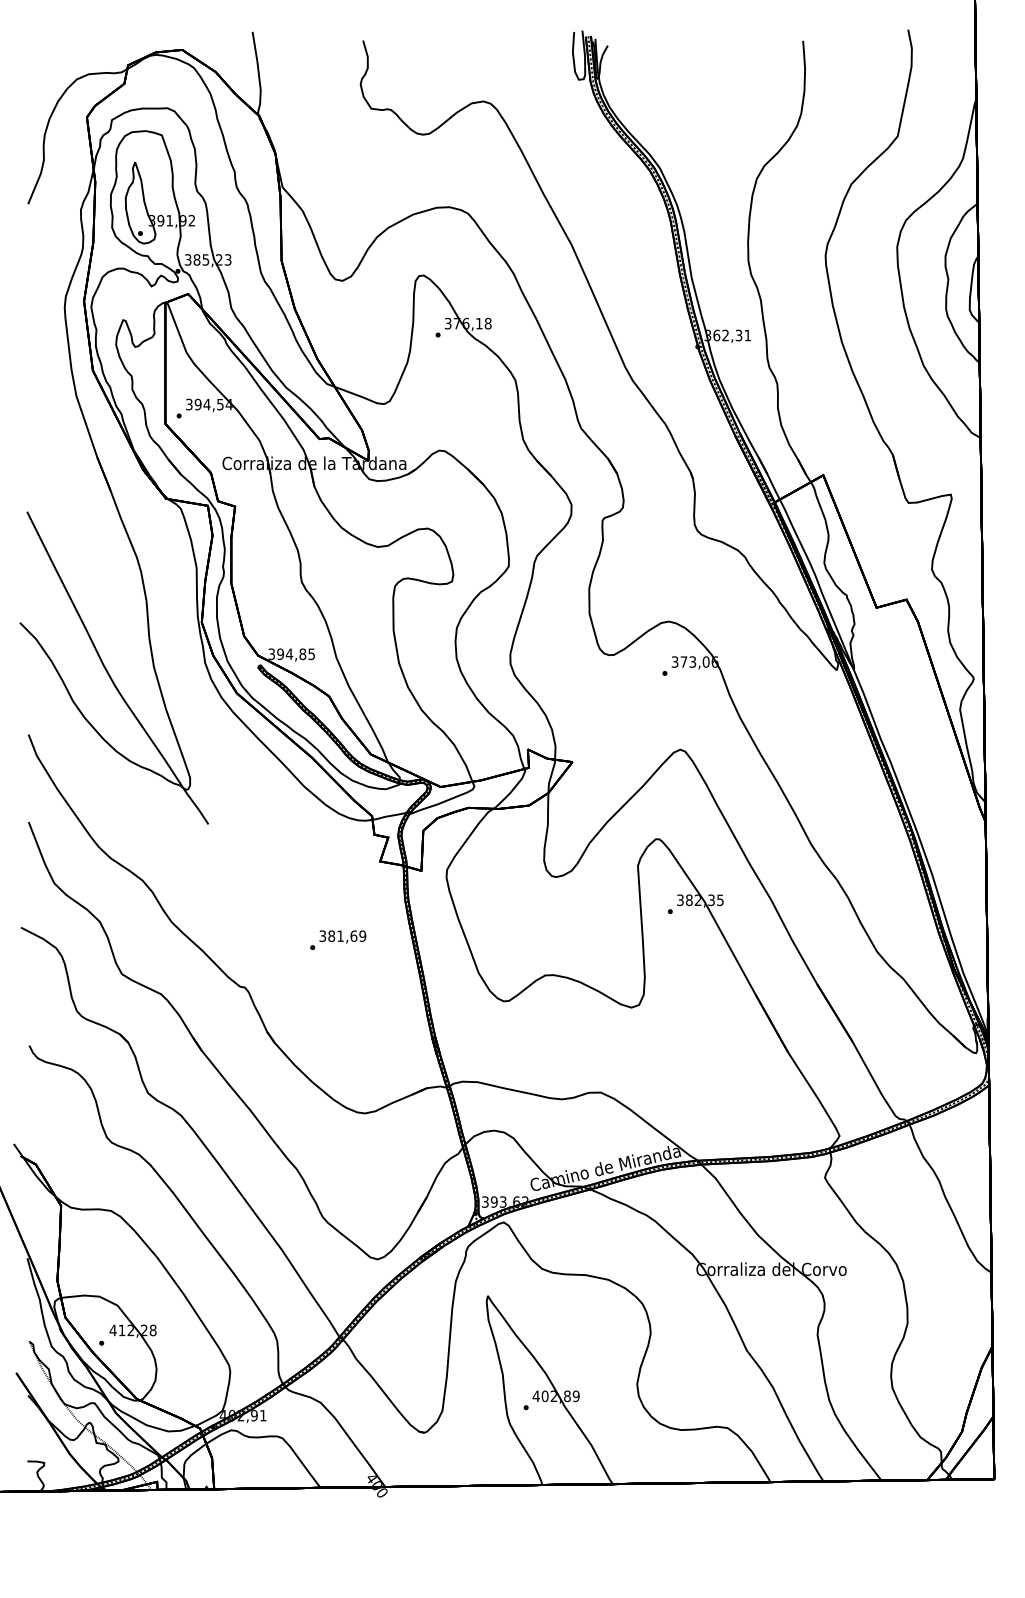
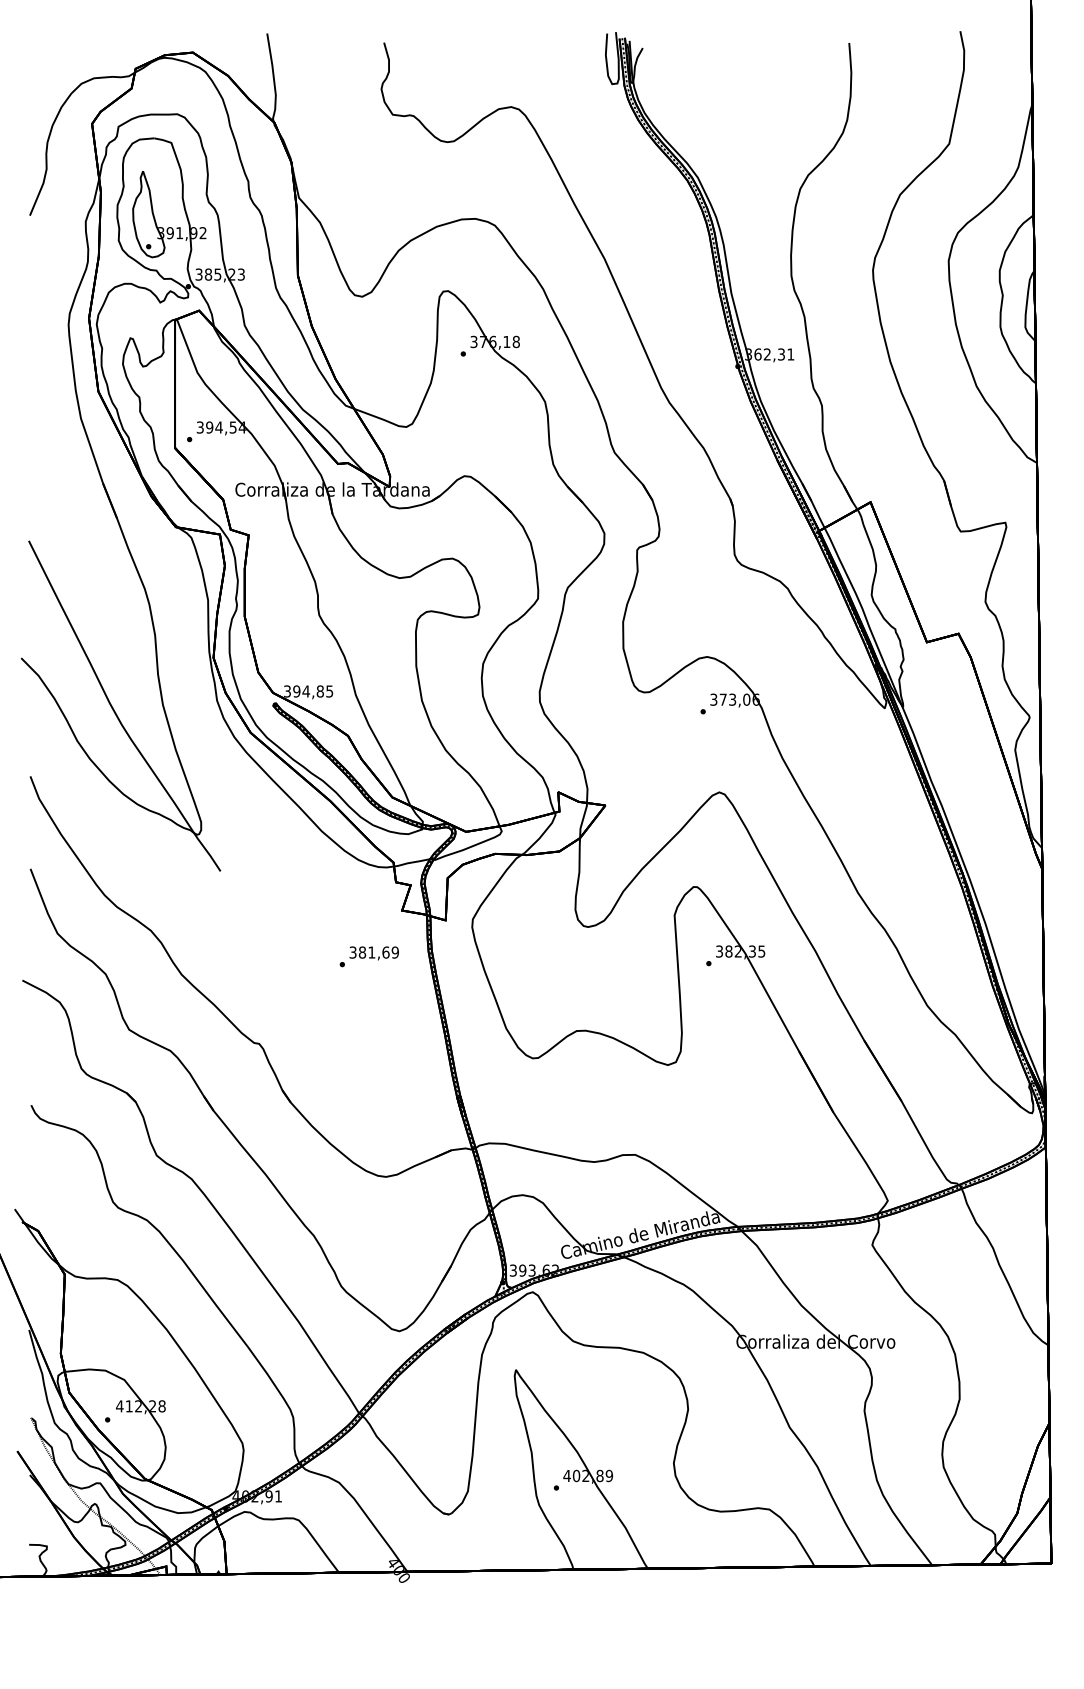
text: (338, 939) -> (369, 956), moved

